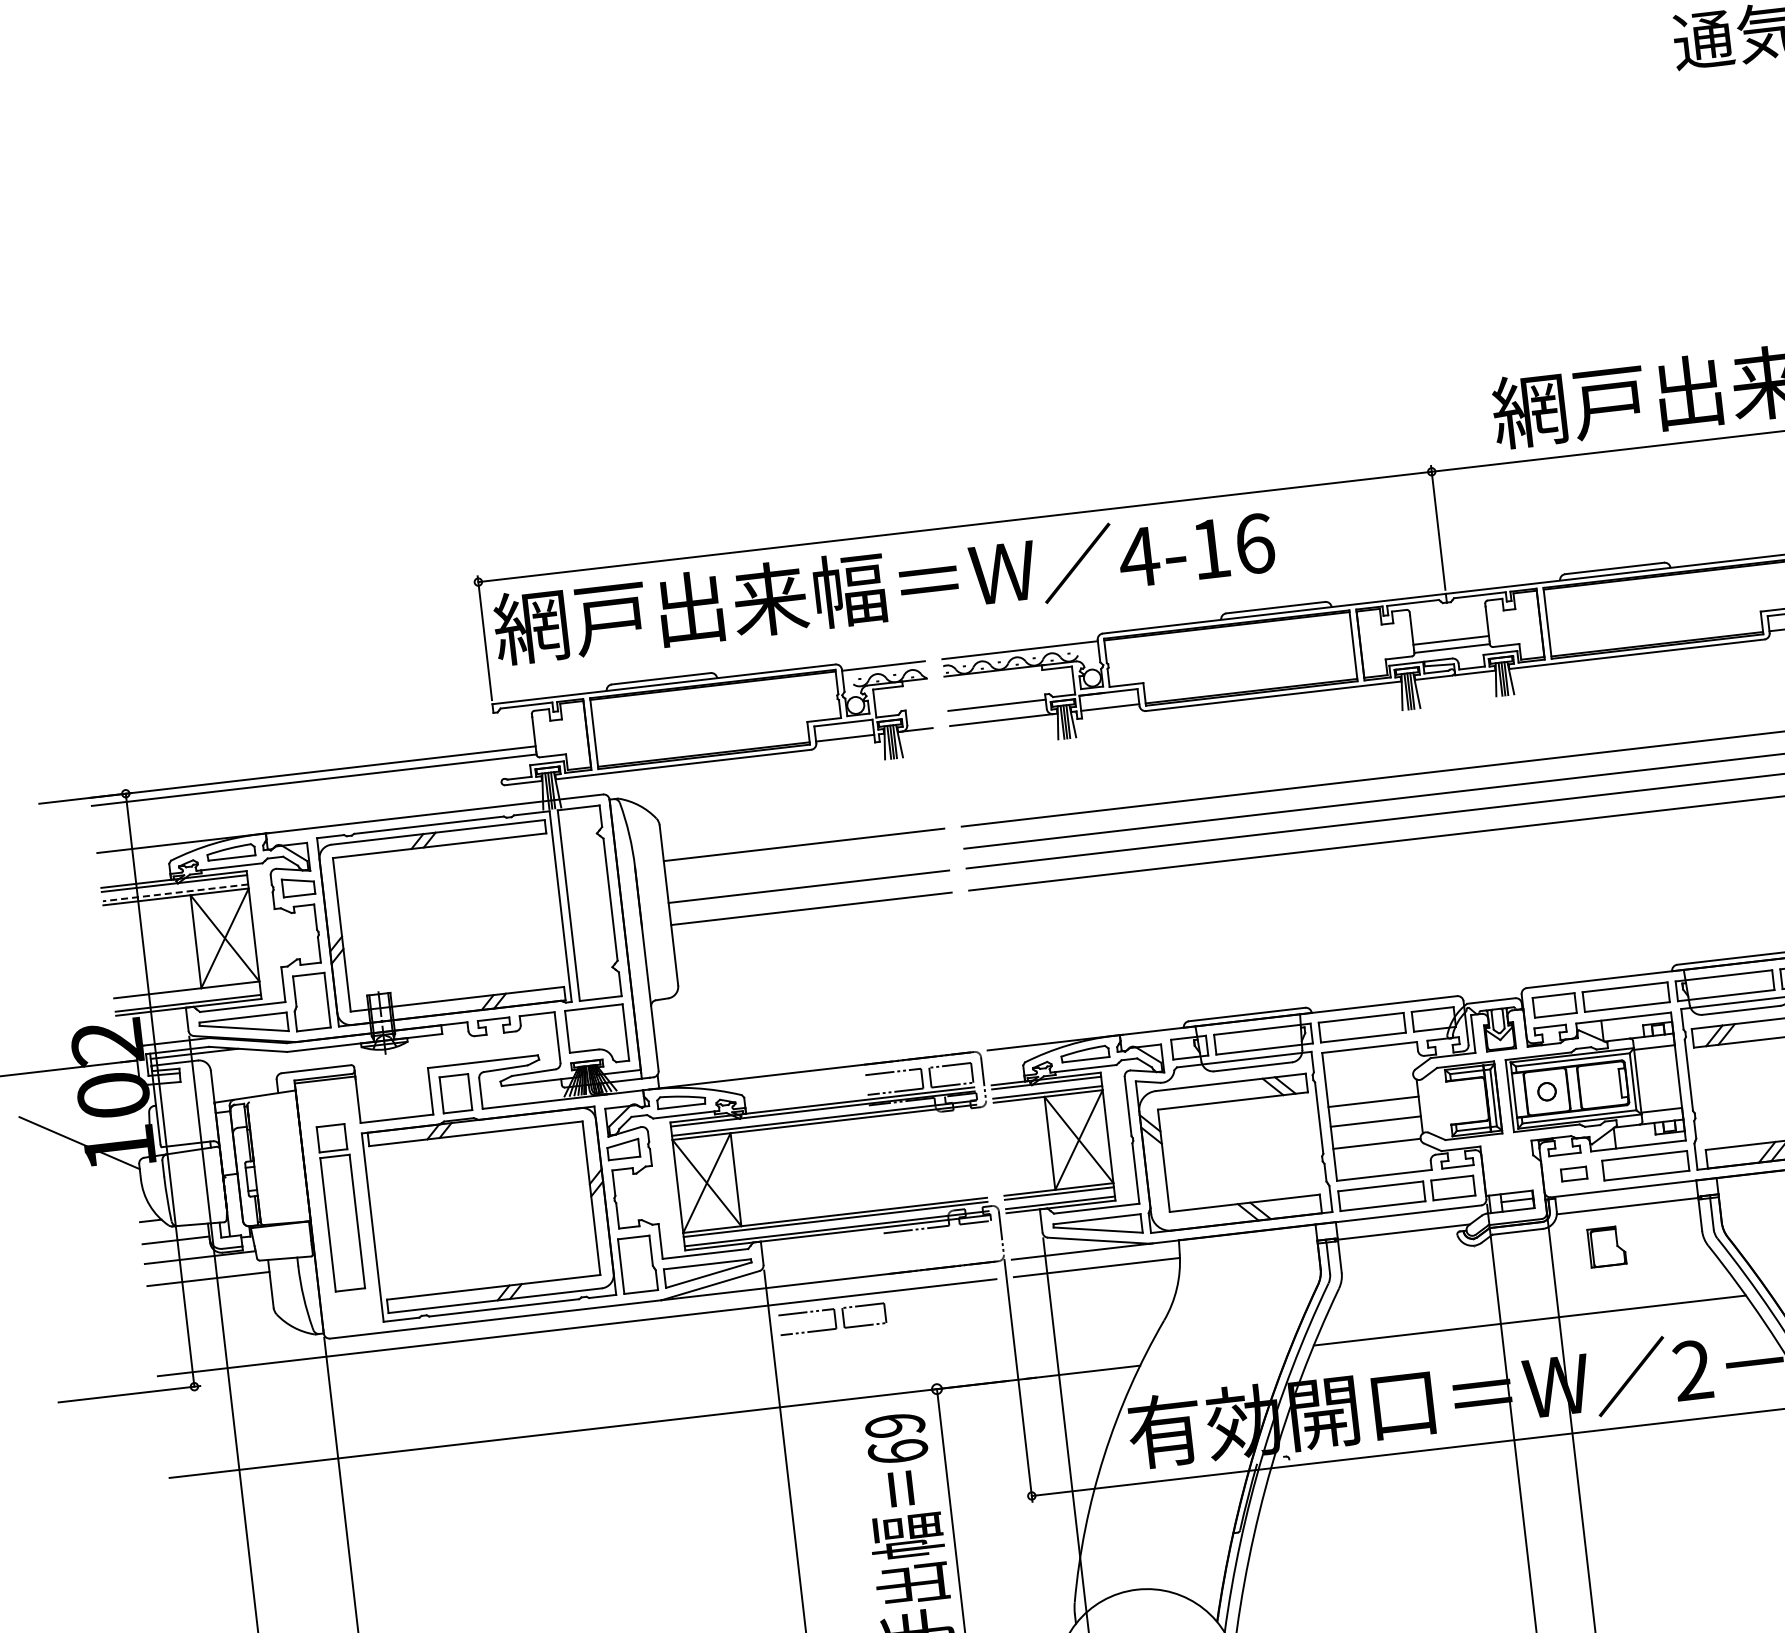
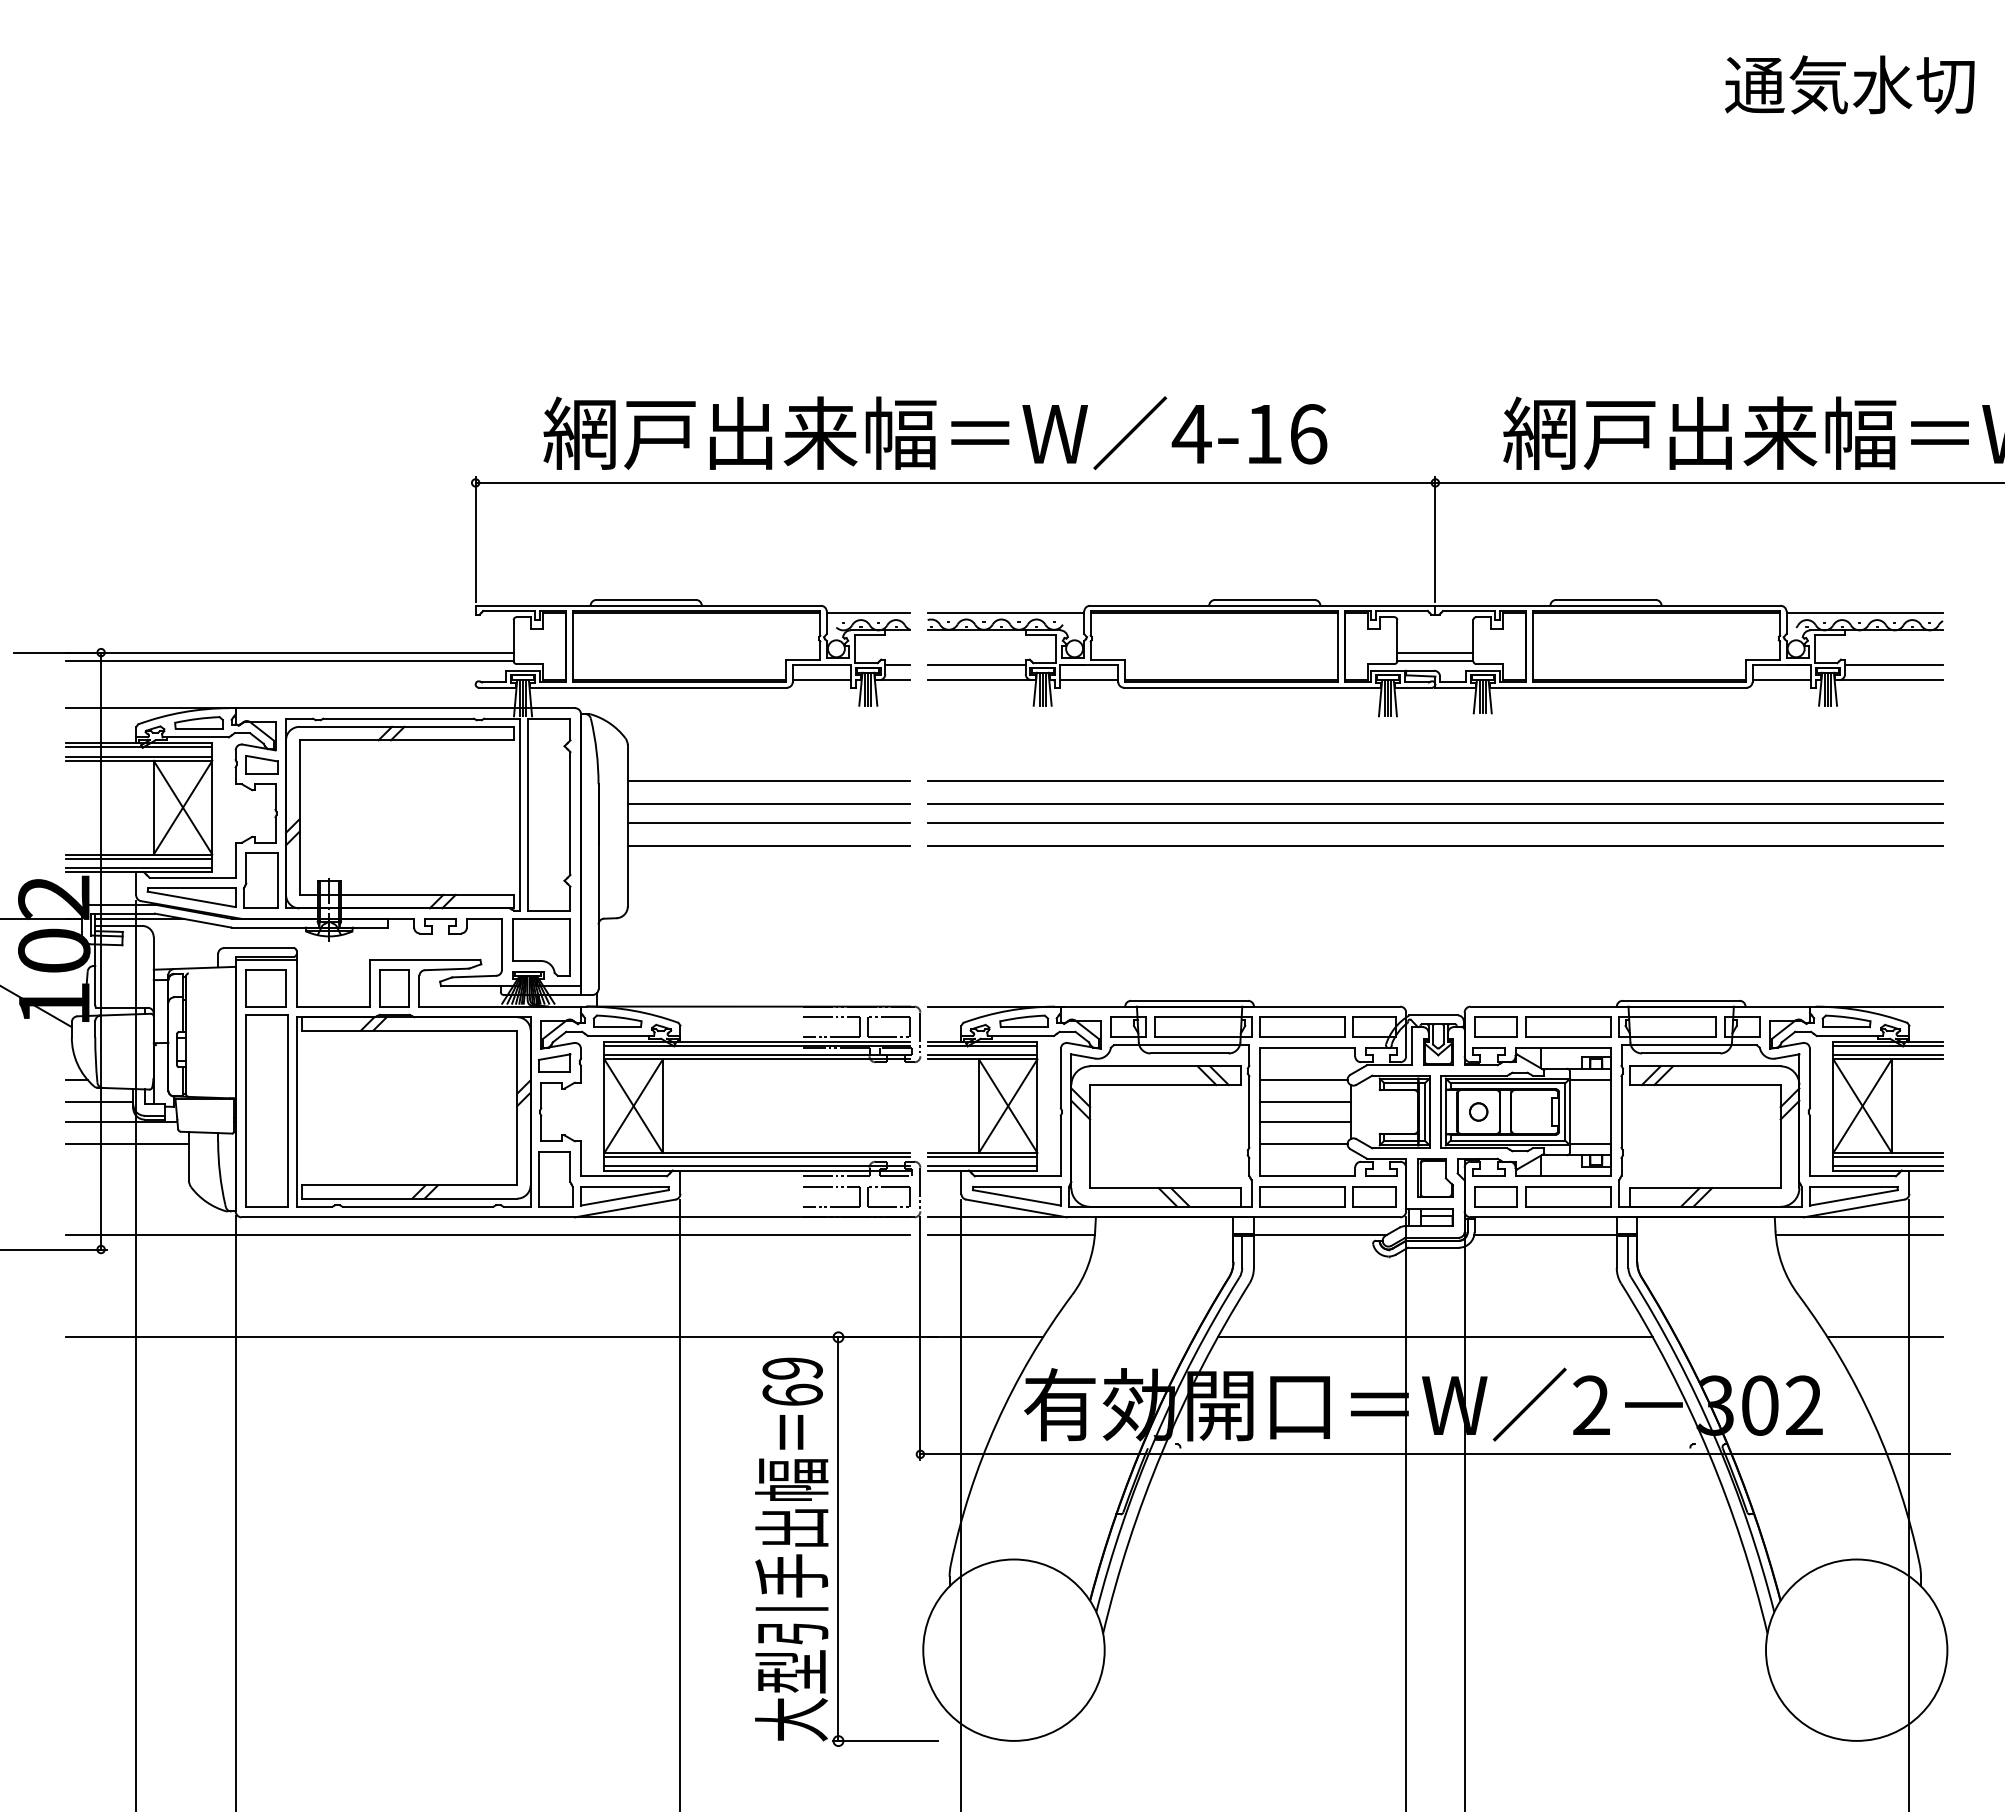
text: (884, 586) -> (935, 433), moved
line: (918, 714) -> (897, 664), added
line: (806, 866) -> (768, 803), added
line: (174, 892) -> (138, 756), dashed -> solid
line: (187, 993) -> (139, 858), added
line: (1369, 1079) -> (1303, 1079), added
part: (1573, 1173) -> (1495, 1196), size x1.67
part: (340, 1207) -> (266, 1088), size x1.43
part: (1607, 1246) -> (1435, 1177), moved
part: (832, 1318) -> (856, 1196), moved

